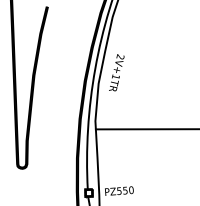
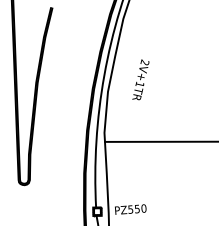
text: (116, 72) -> (140, 79), moved

